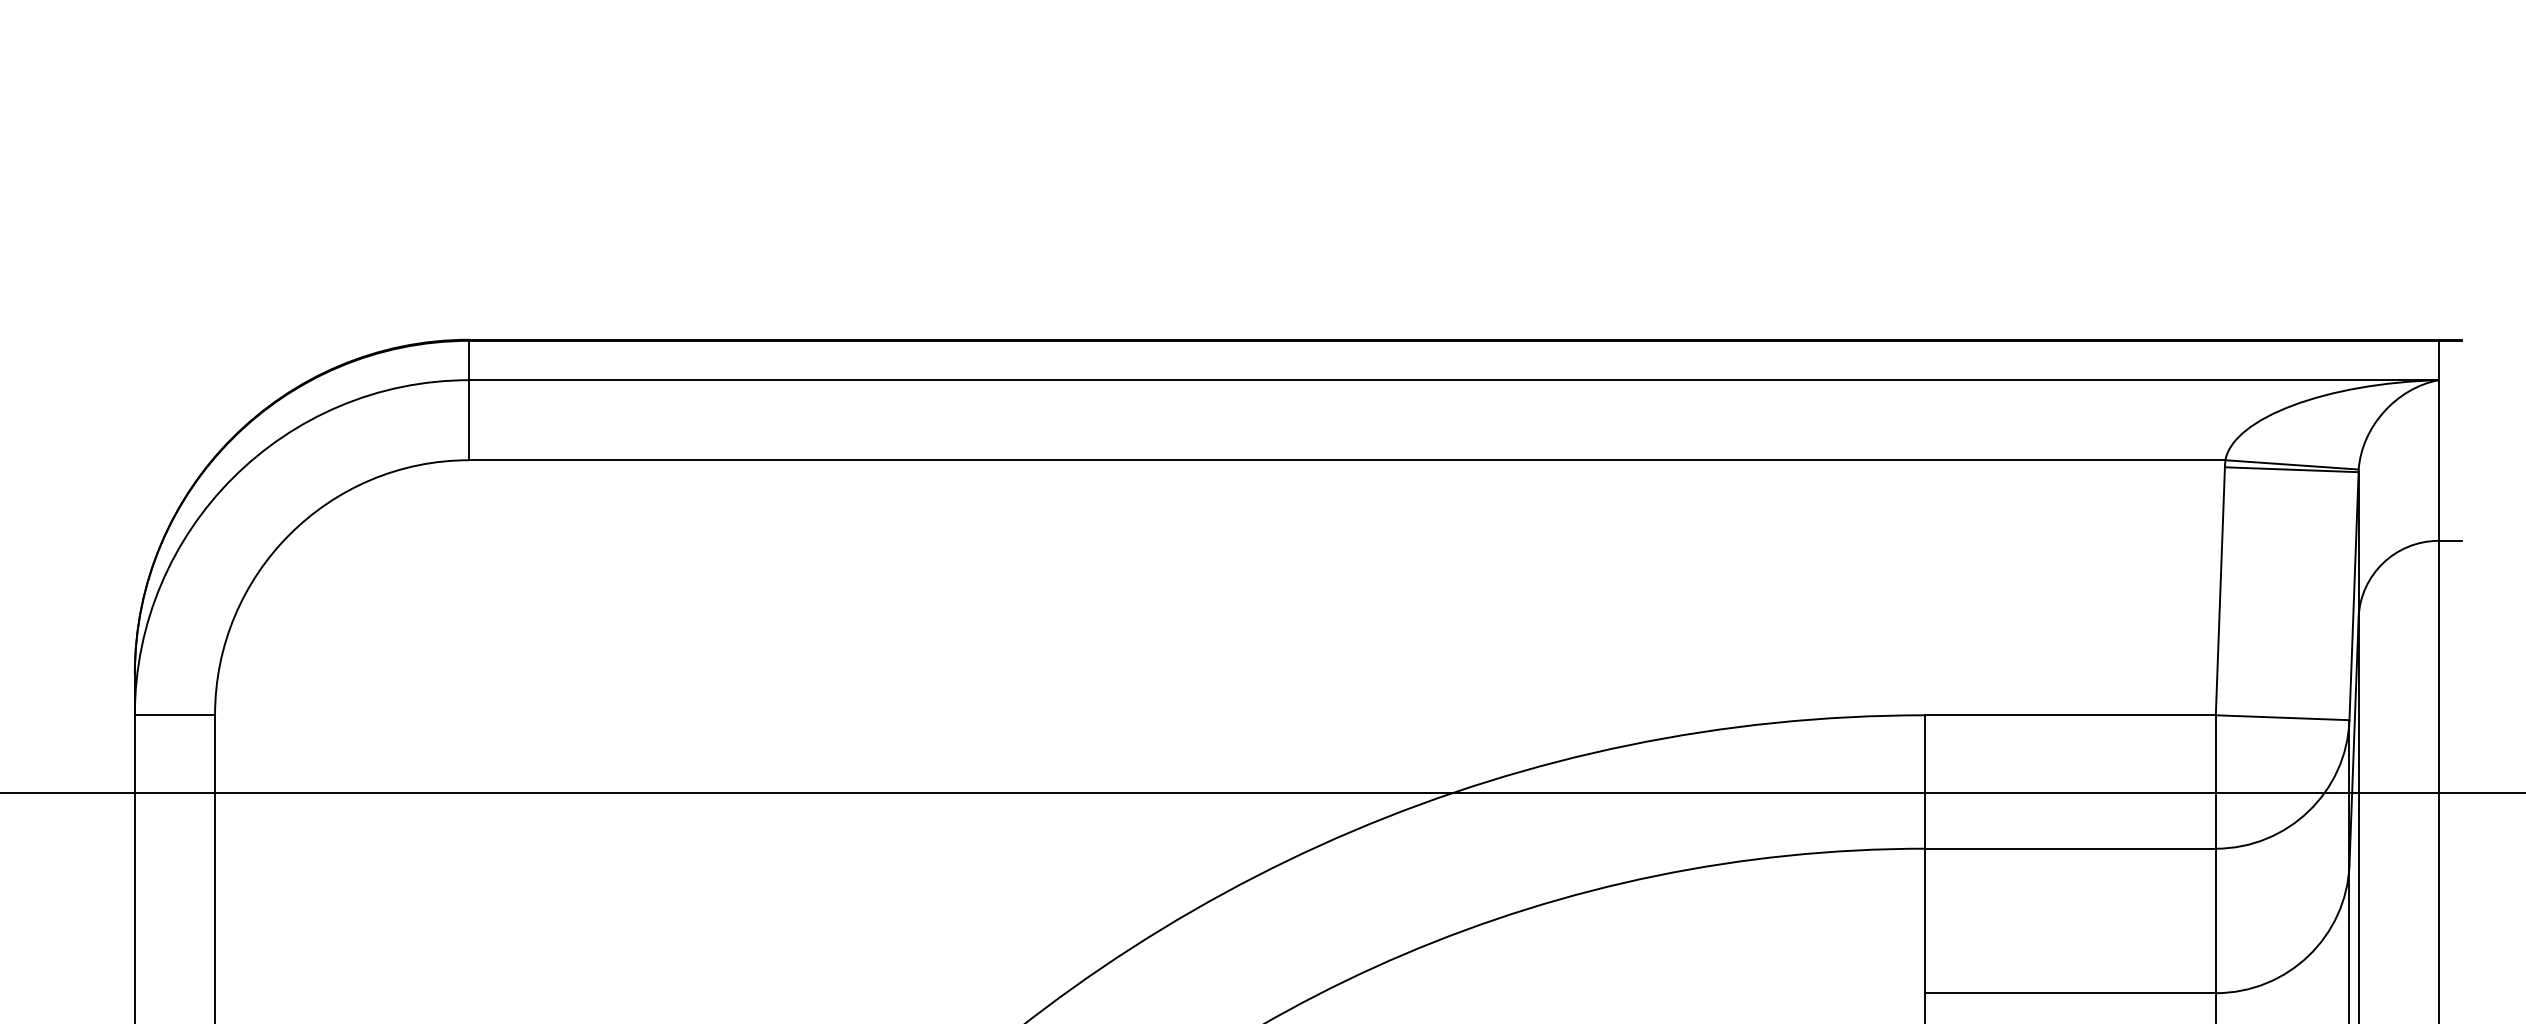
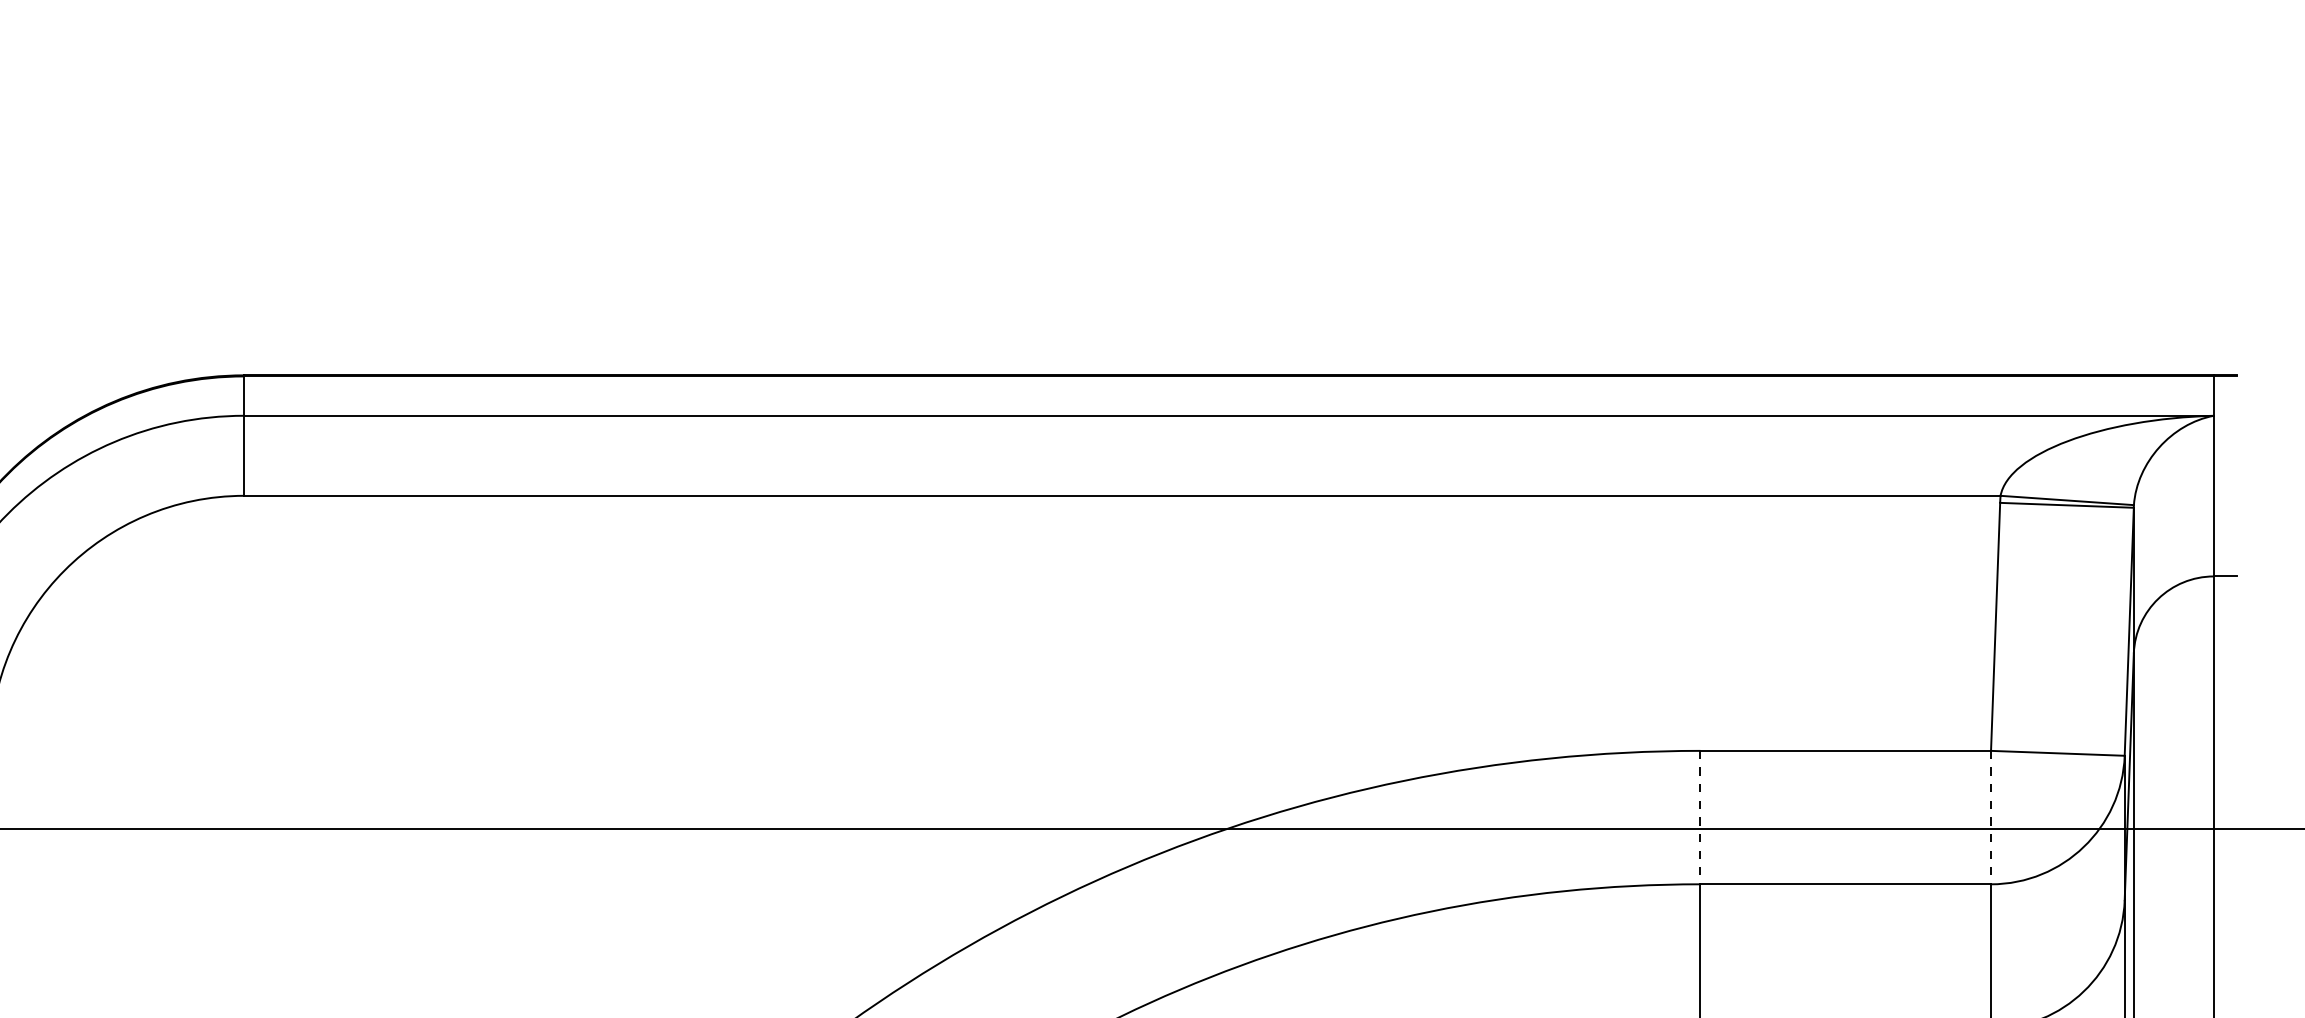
line: (1925, 782) -> (1700, 818), solid -> dashed
line: (2215, 782) -> (1990, 818), solid -> dashed

